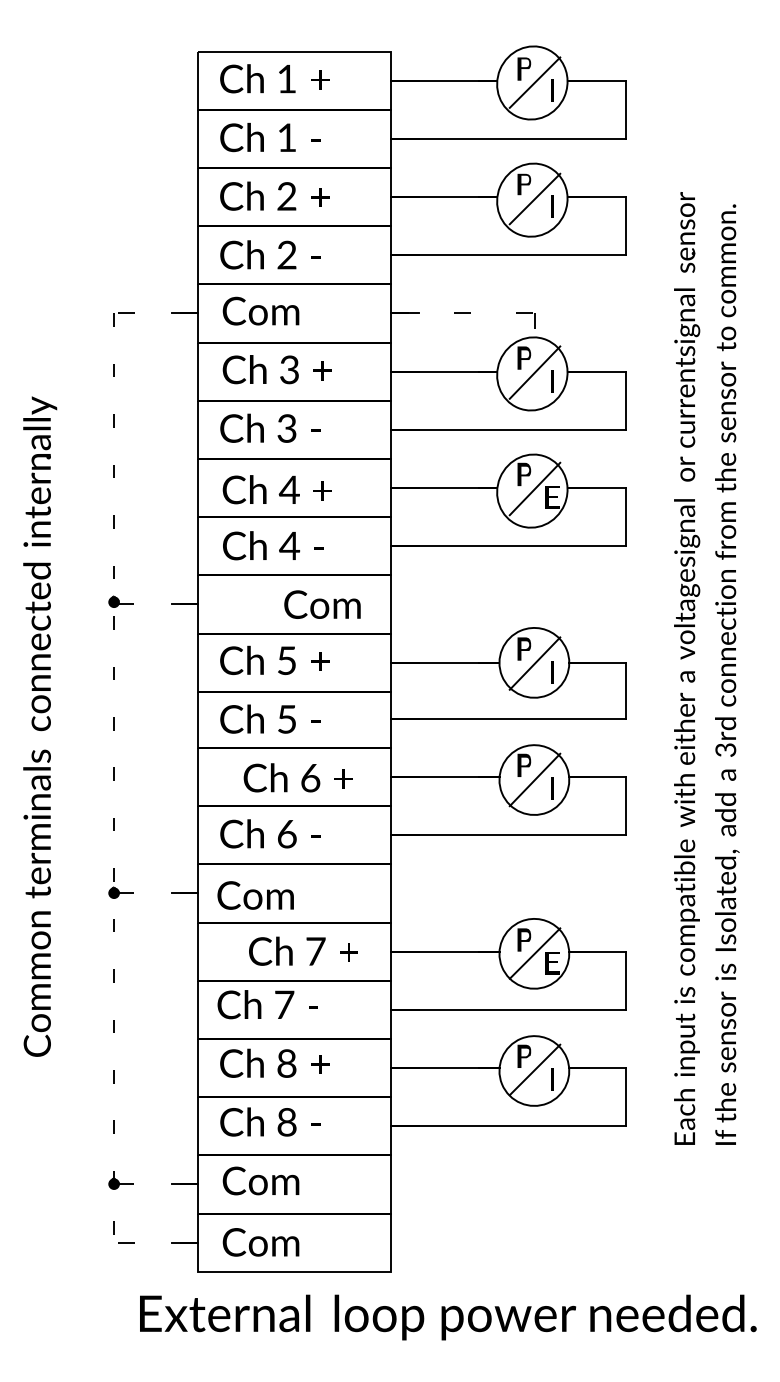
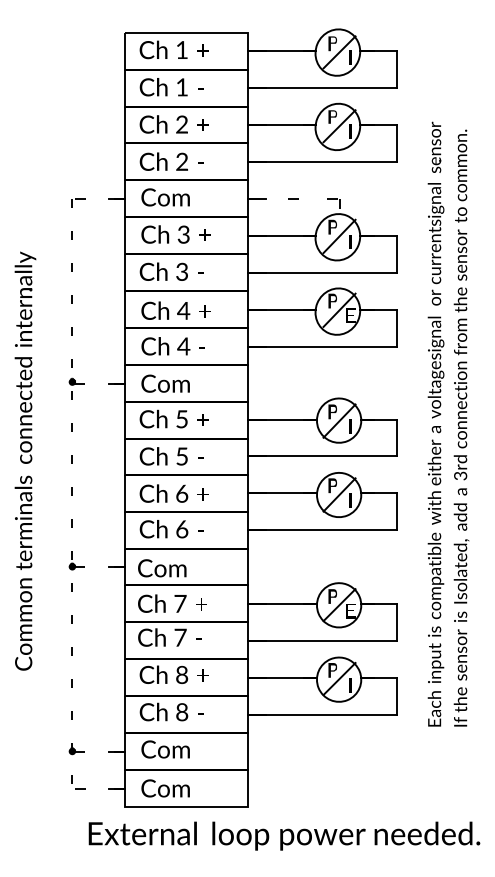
text: (322, 604) -> (165, 383), moved
text: (297, 777) -> (173, 493), moved
text: (303, 950) -> (172, 603), moved

